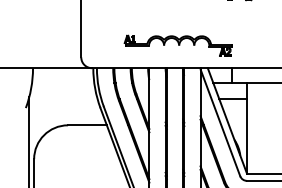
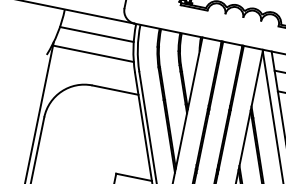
line: (63, 83) -> (97, 34), added
line: (63, 99) -> (93, 53), added

